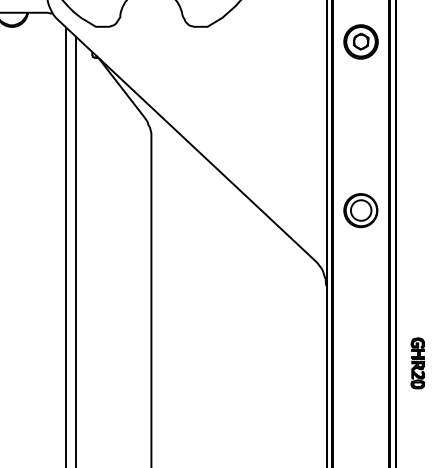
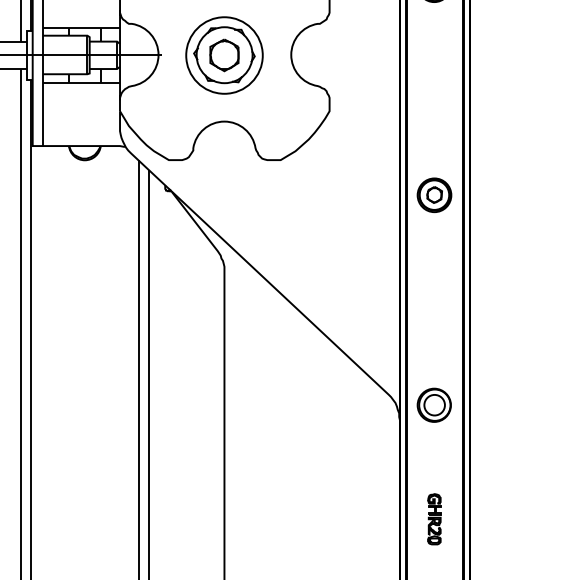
part: (361, 41) -> (434, 194), moved
part: (360, 209) -> (433, 404), moved
part: (417, 363) -> (434, 519), moved

